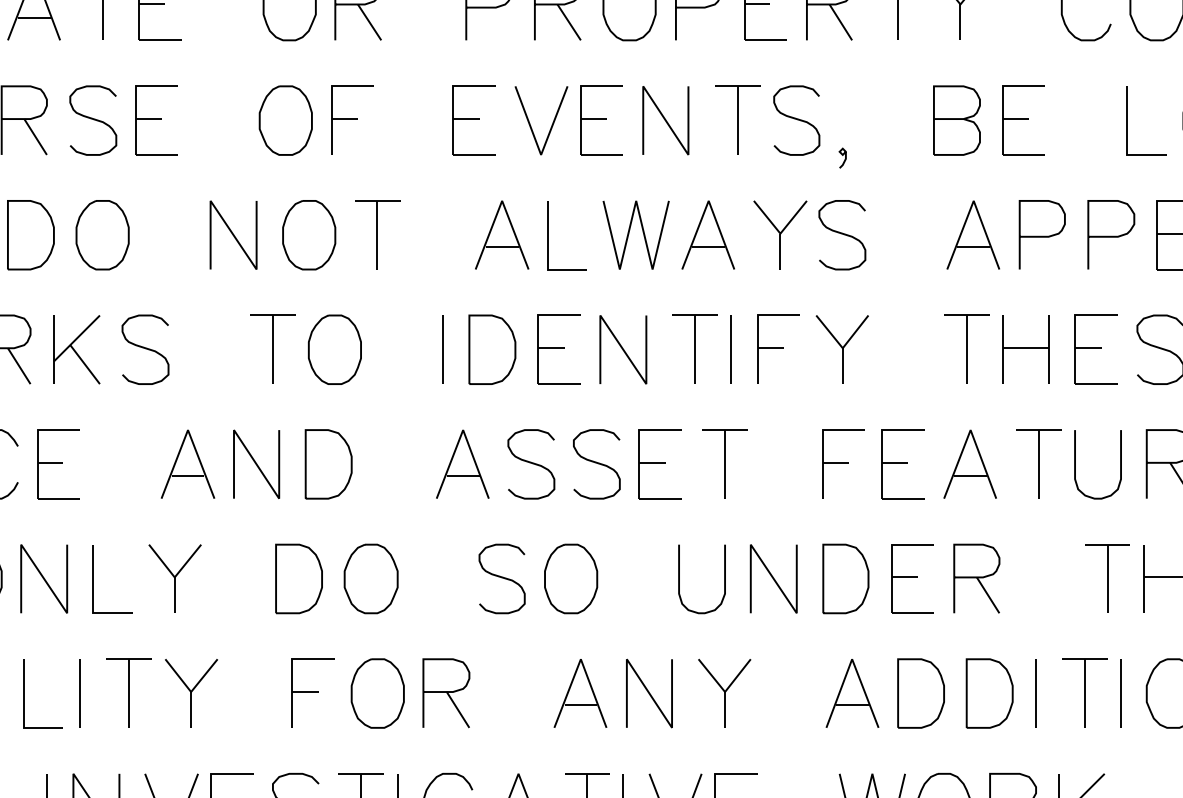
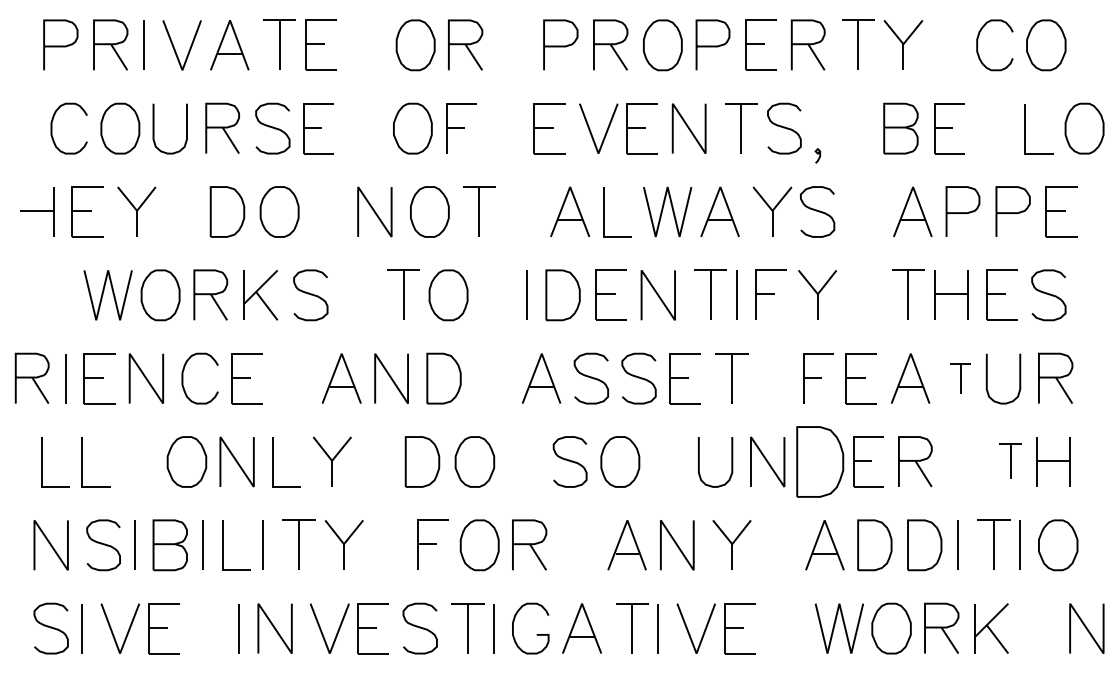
part: (1038, 464) -> (960, 378), size x0.6
part: (844, 578) -> (819, 461), size x1.4
part: (1107, 578) -> (1010, 461), size x0.7

